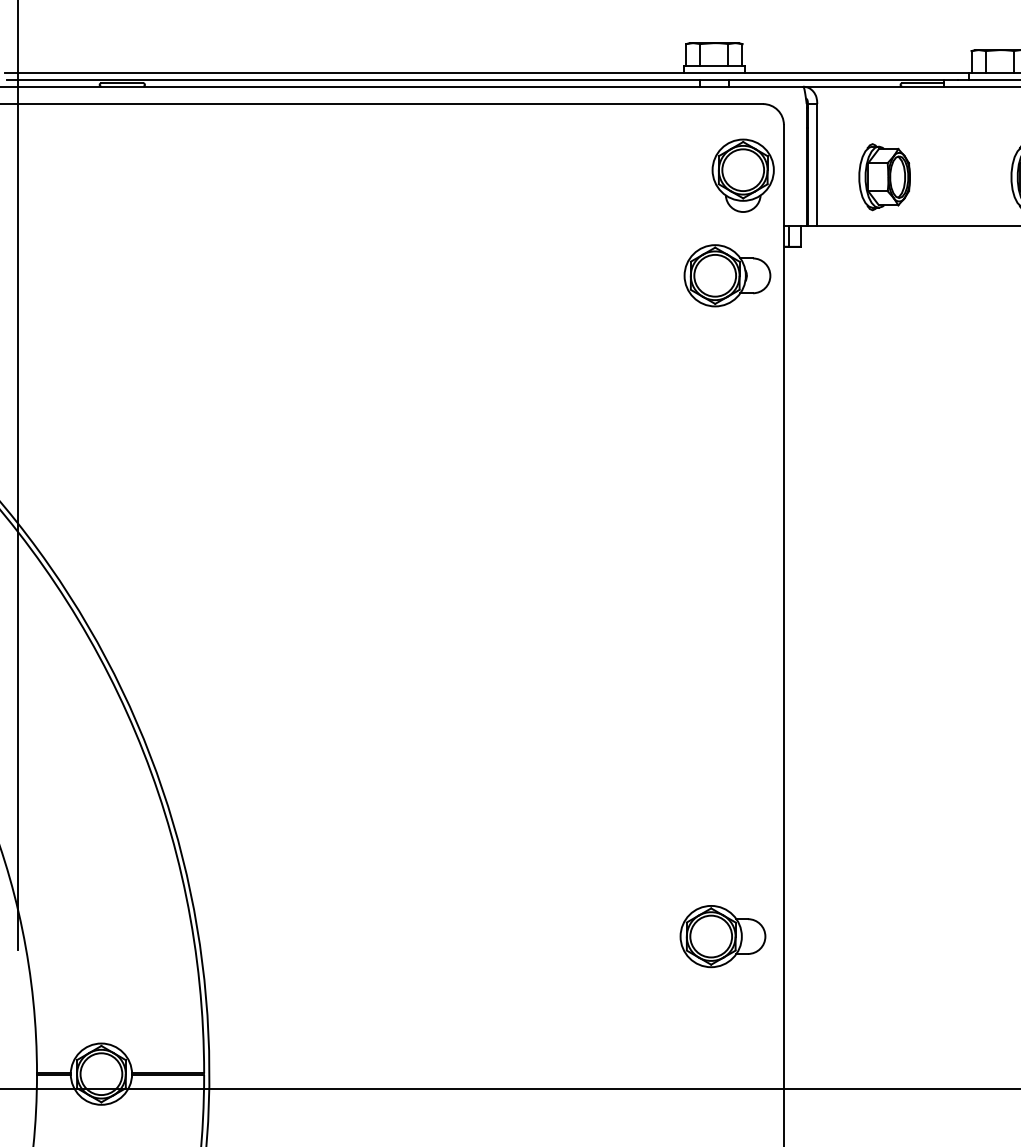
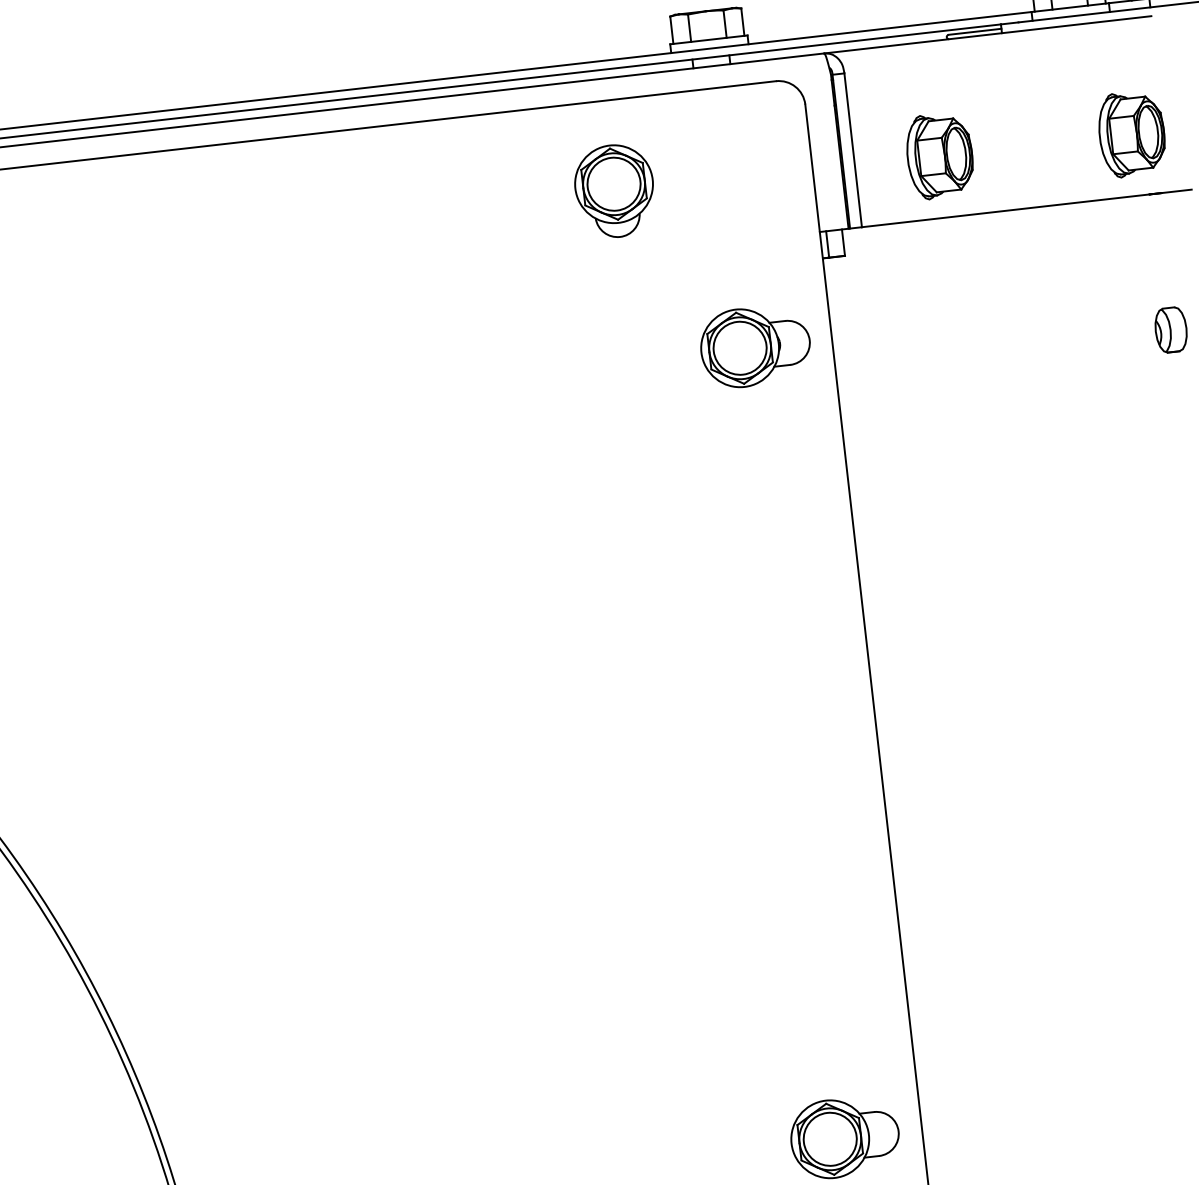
part: (742, 175) -> (613, 190), moved
part: (727, 275) -> (755, 346), moved

